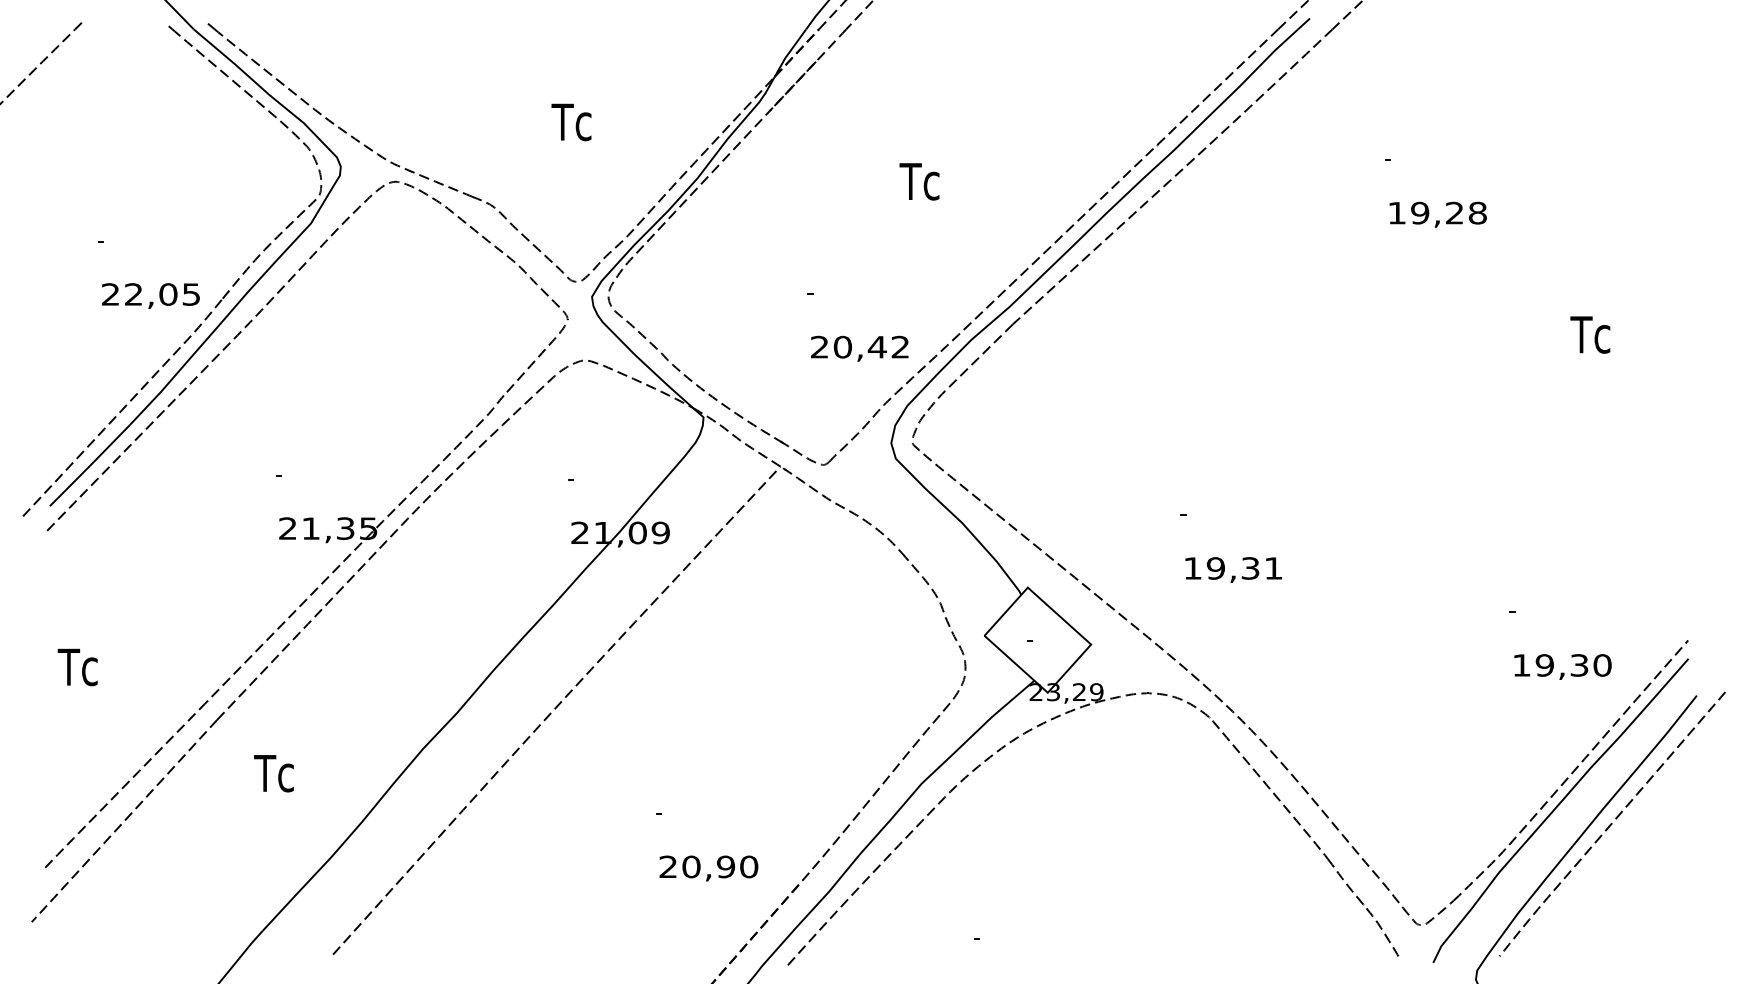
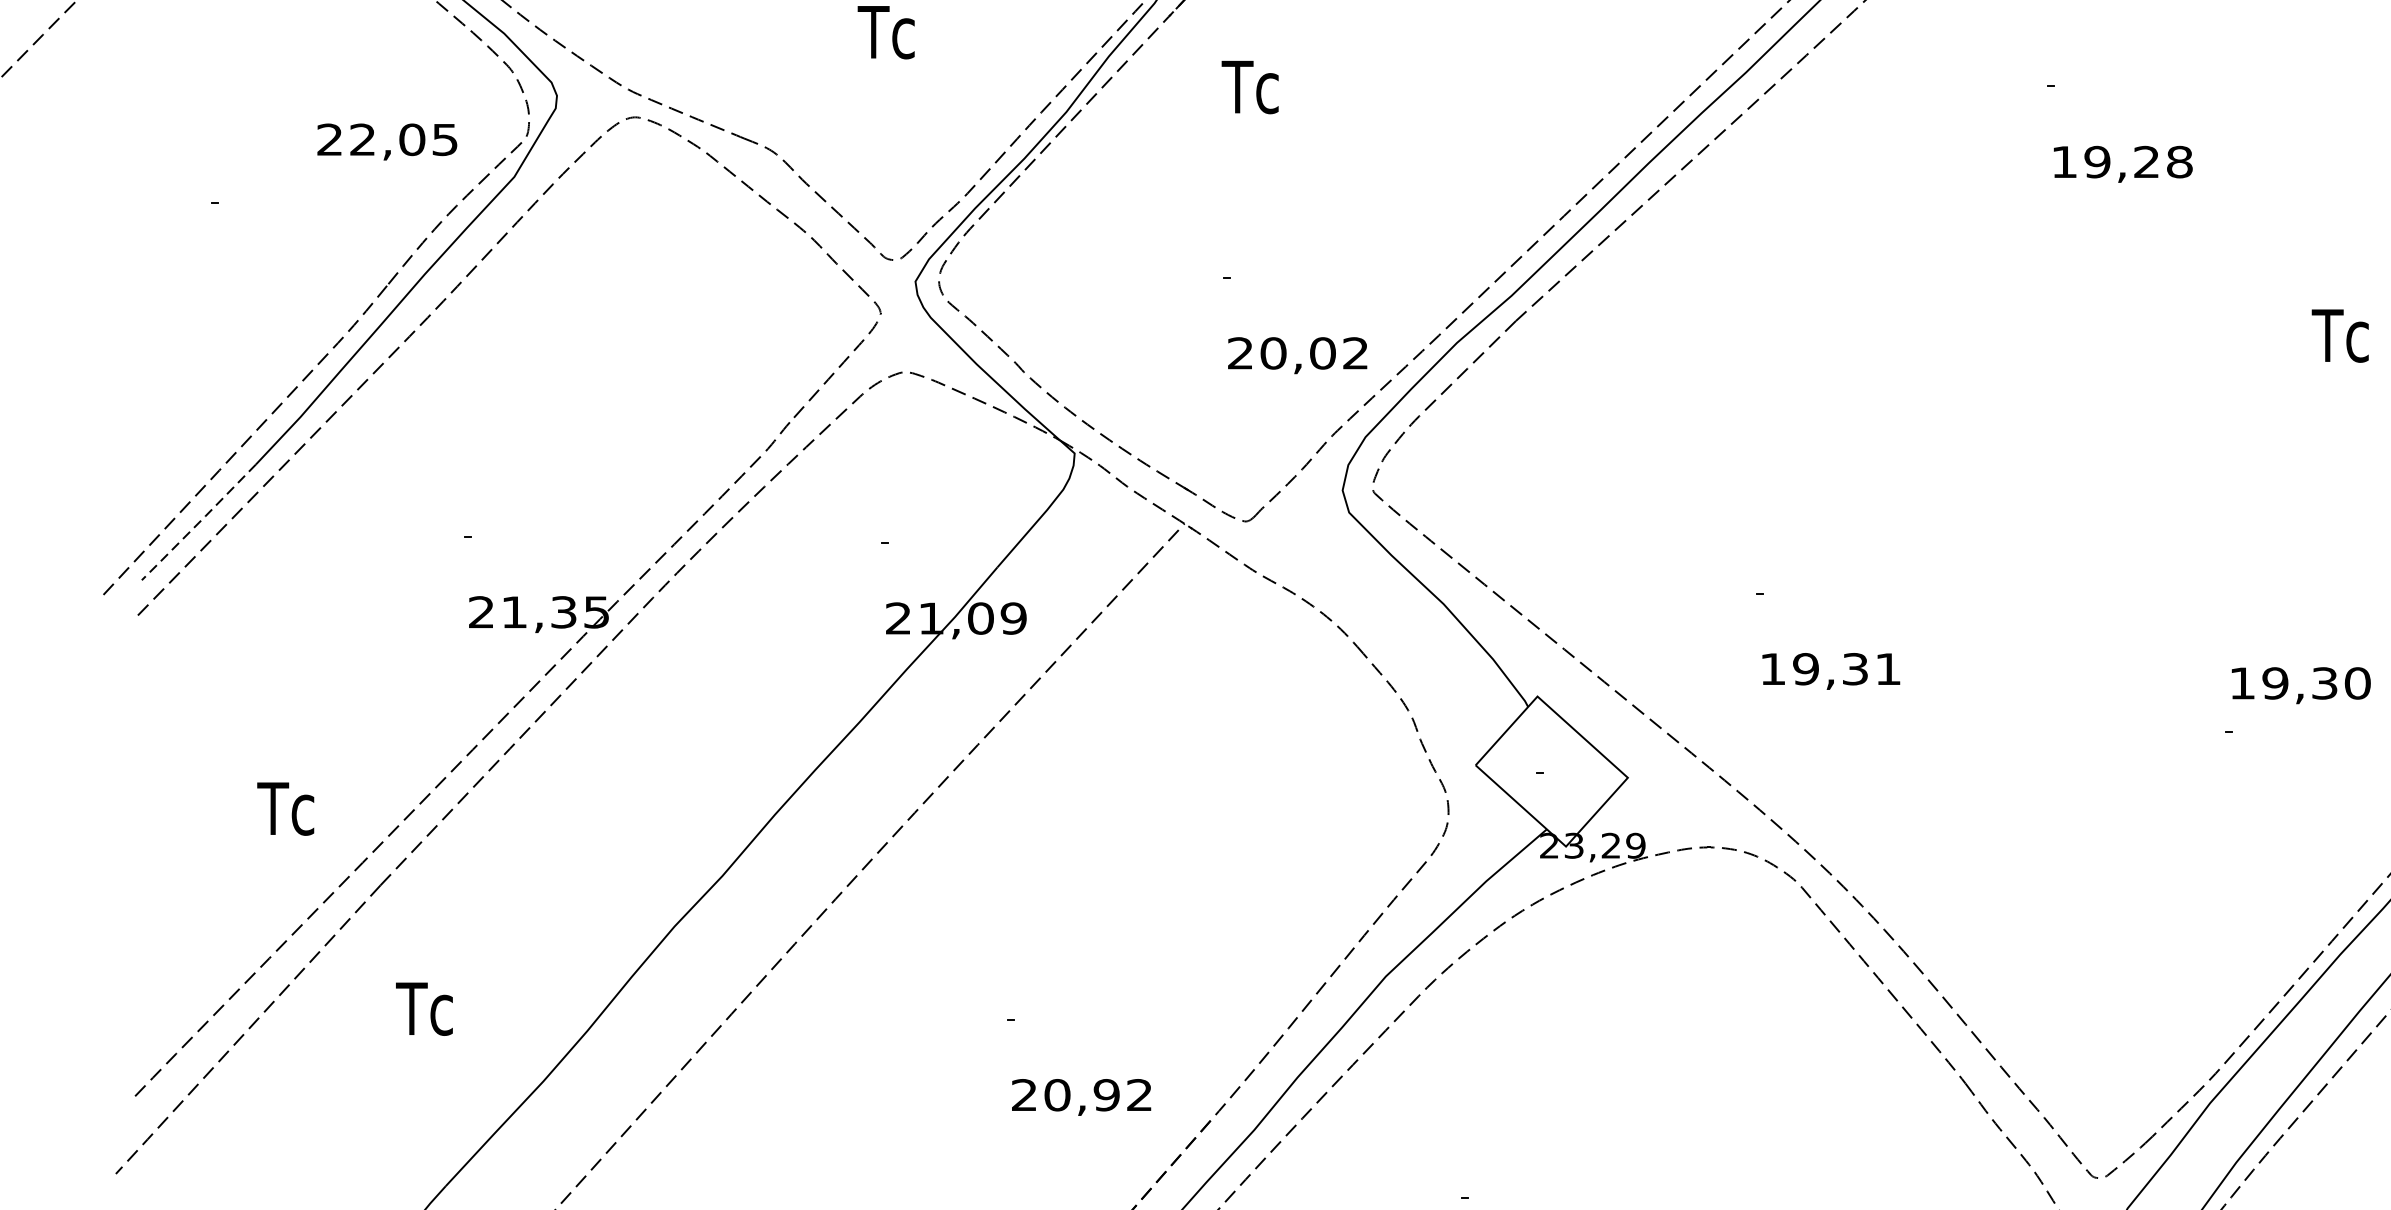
text: (919, 181) -> (1250, 86), moved
text: (150, 295) -> (386, 141), moved
text: (876, 346) -> (1321, 352), 20,42 -> 20,02
line: (89, 466) -> (198, 523), solid -> dashed
text: (1562, 666) -> (2300, 684), moved
text: (77, 667) -> (285, 809), moved
text: (273, 773) -> (423, 1008), moved
text: (749, 866) -> (1140, 1094), 20,90 -> 20,92

